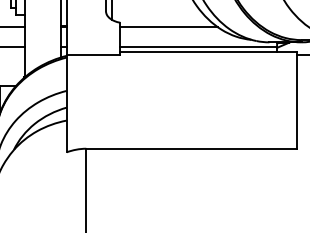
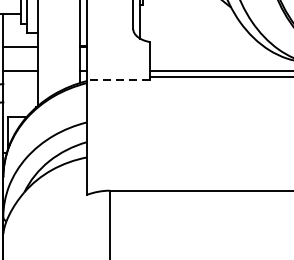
line: (169, 27) -> (208, 47), removed
line: (93, 54) -> (118, 79), solid -> dashed

